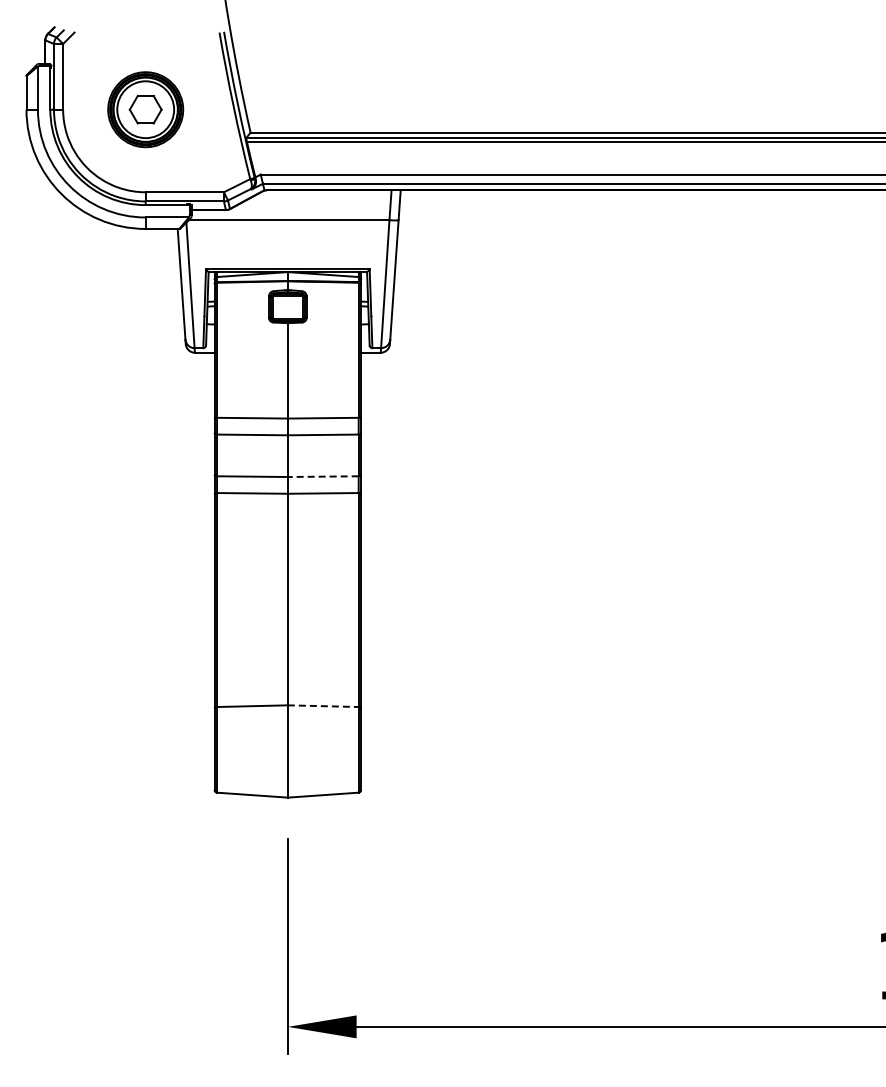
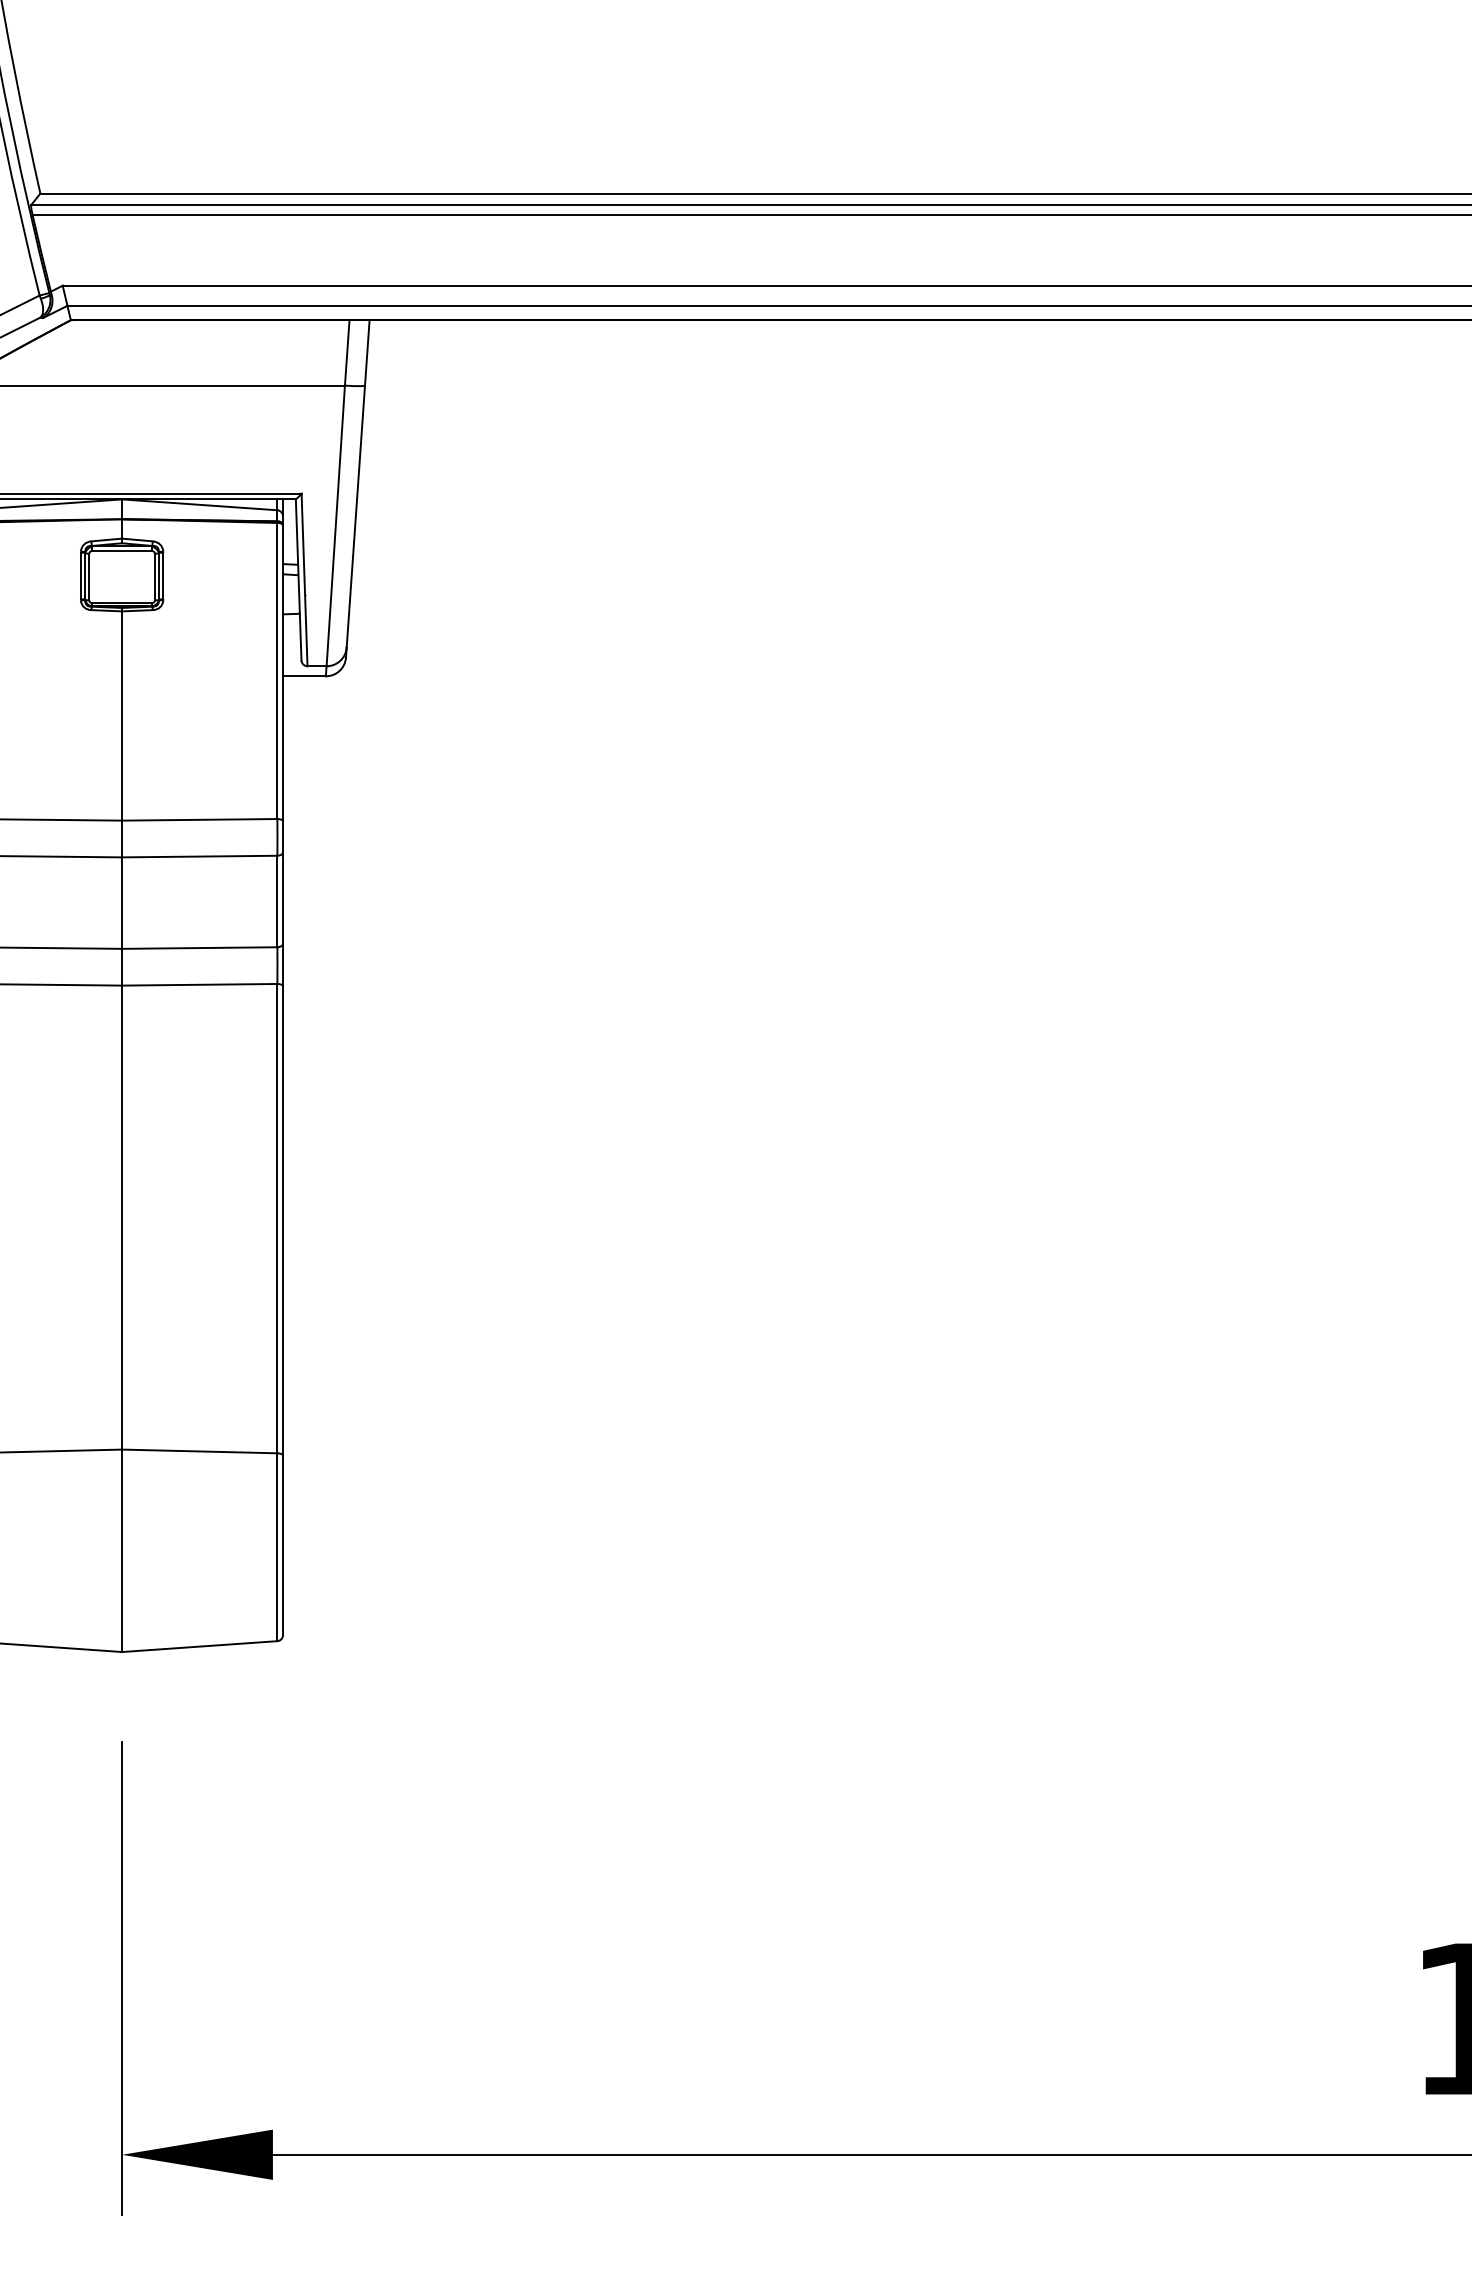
line: (322, 476) -> (198, 947), dashed -> solid
line: (323, 706) -> (200, 1452), dashed -> solid

